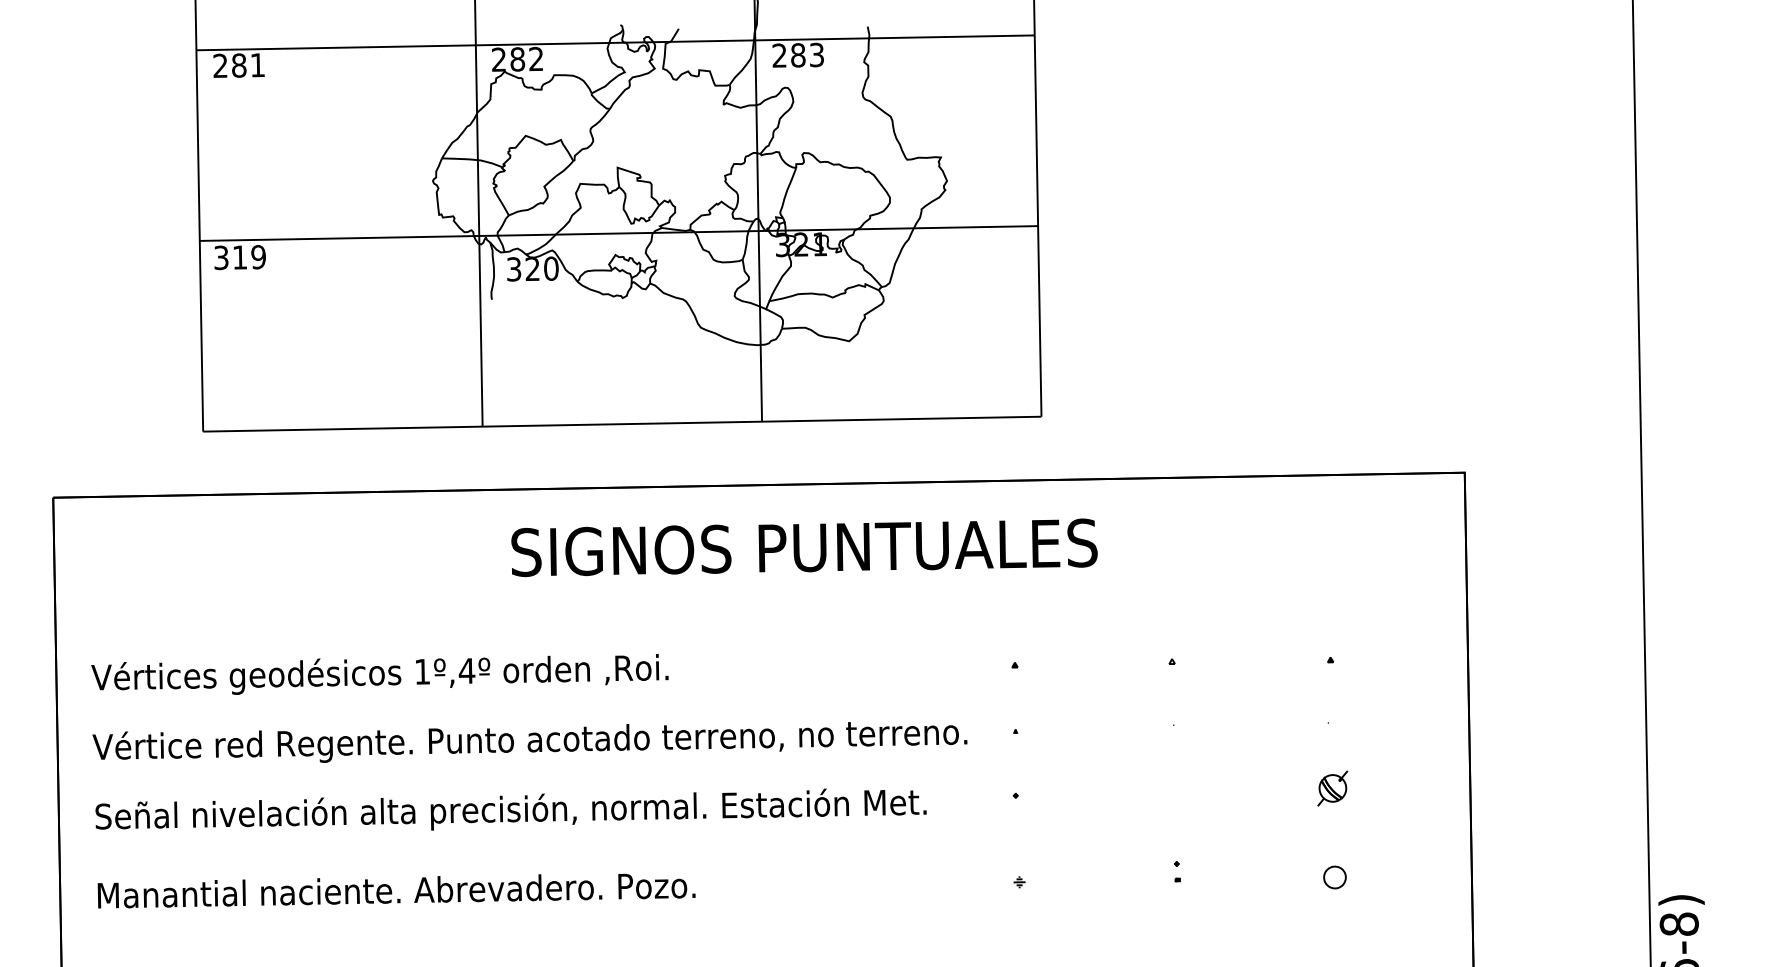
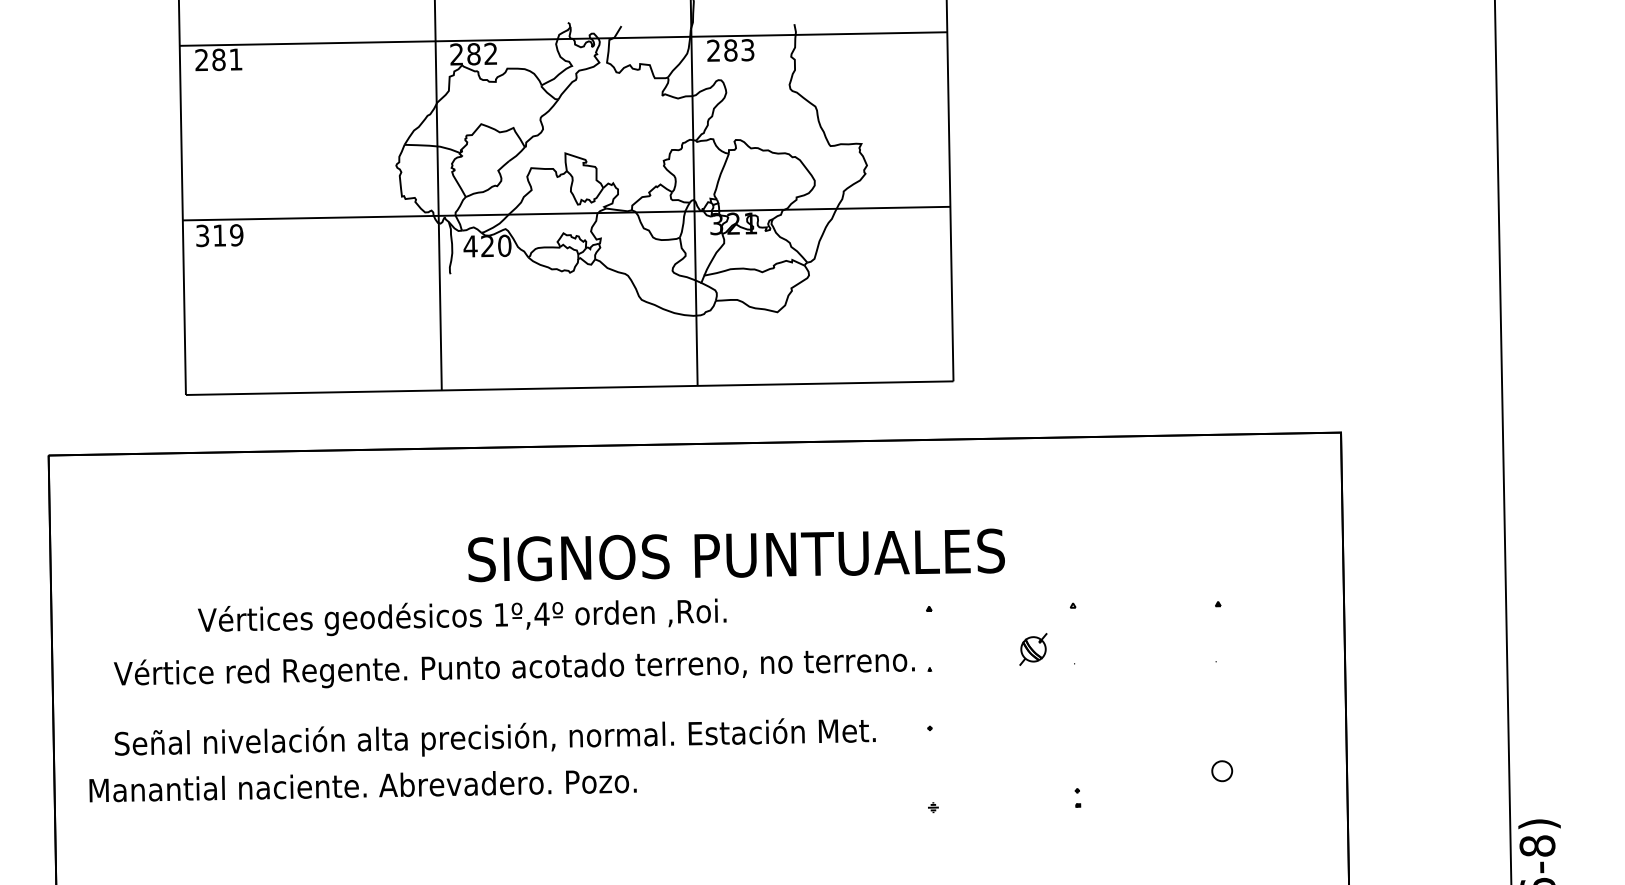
text: (513, 269) -> (470, 246), 320 -> 420
text: (804, 547) -> (736, 555), moved
text: (379, 674) -> (461, 617), moved
text: (529, 742) -> (514, 669), moved
part: (1332, 788) -> (1033, 649), moved
text: (510, 809) -> (494, 737), moved
part: (1334, 877) -> (1221, 771), moved
text: (396, 890) -> (362, 785), moved

